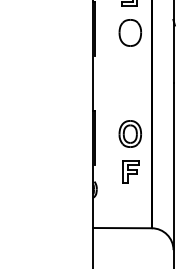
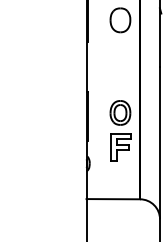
part: (130, 171) -> (120, 147), size x1.4

